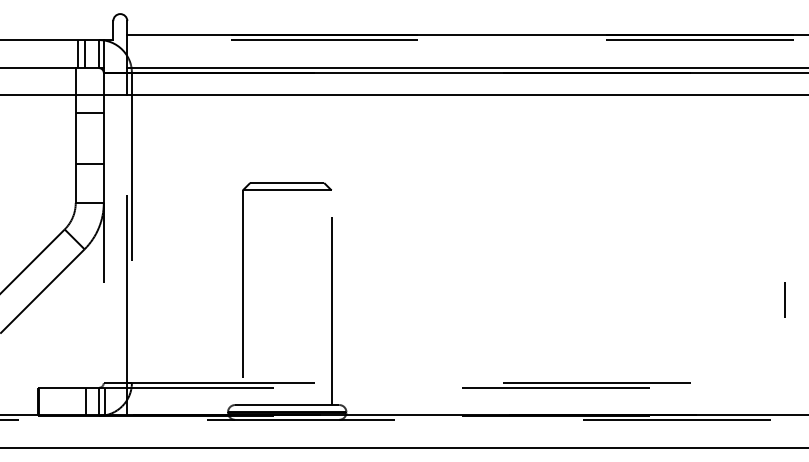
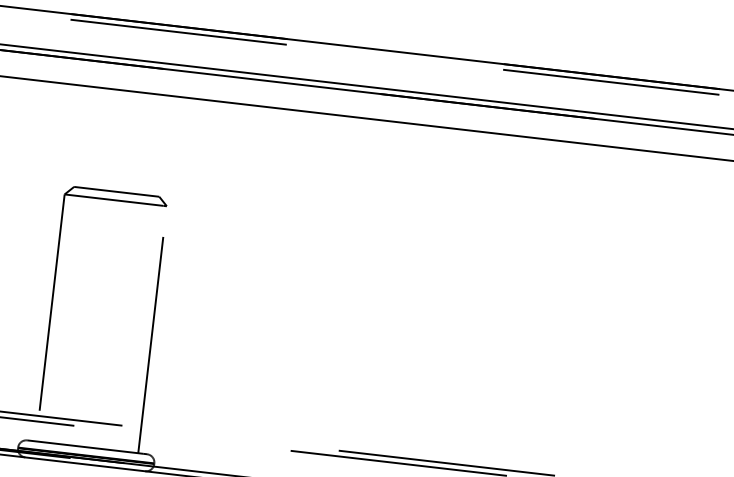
line: (784, 299) -> (673, 392), removed

